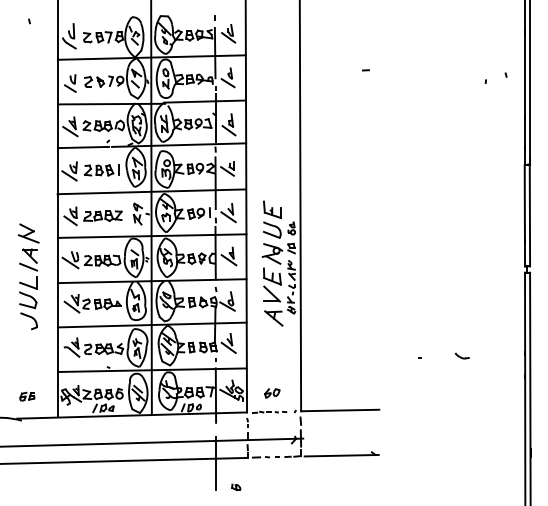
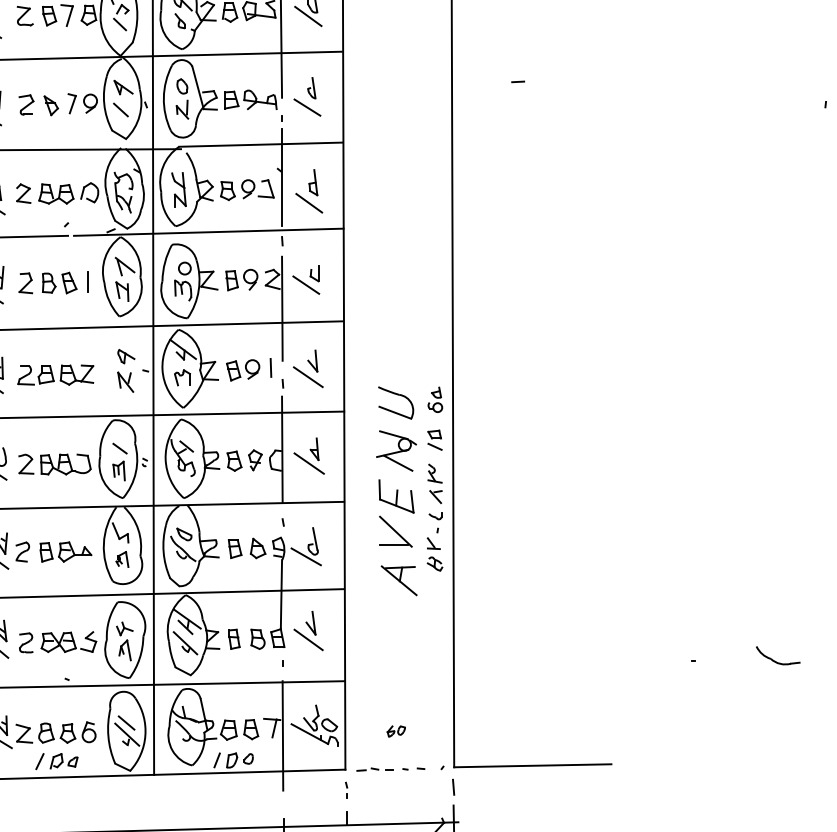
line: (365, 70) -> (517, 82), moved
part: (272, 209) -> (396, 361), removed
part: (461, 355) -> (776, 655), size x1.6
part: (272, 393) -> (396, 731), size x0.6

